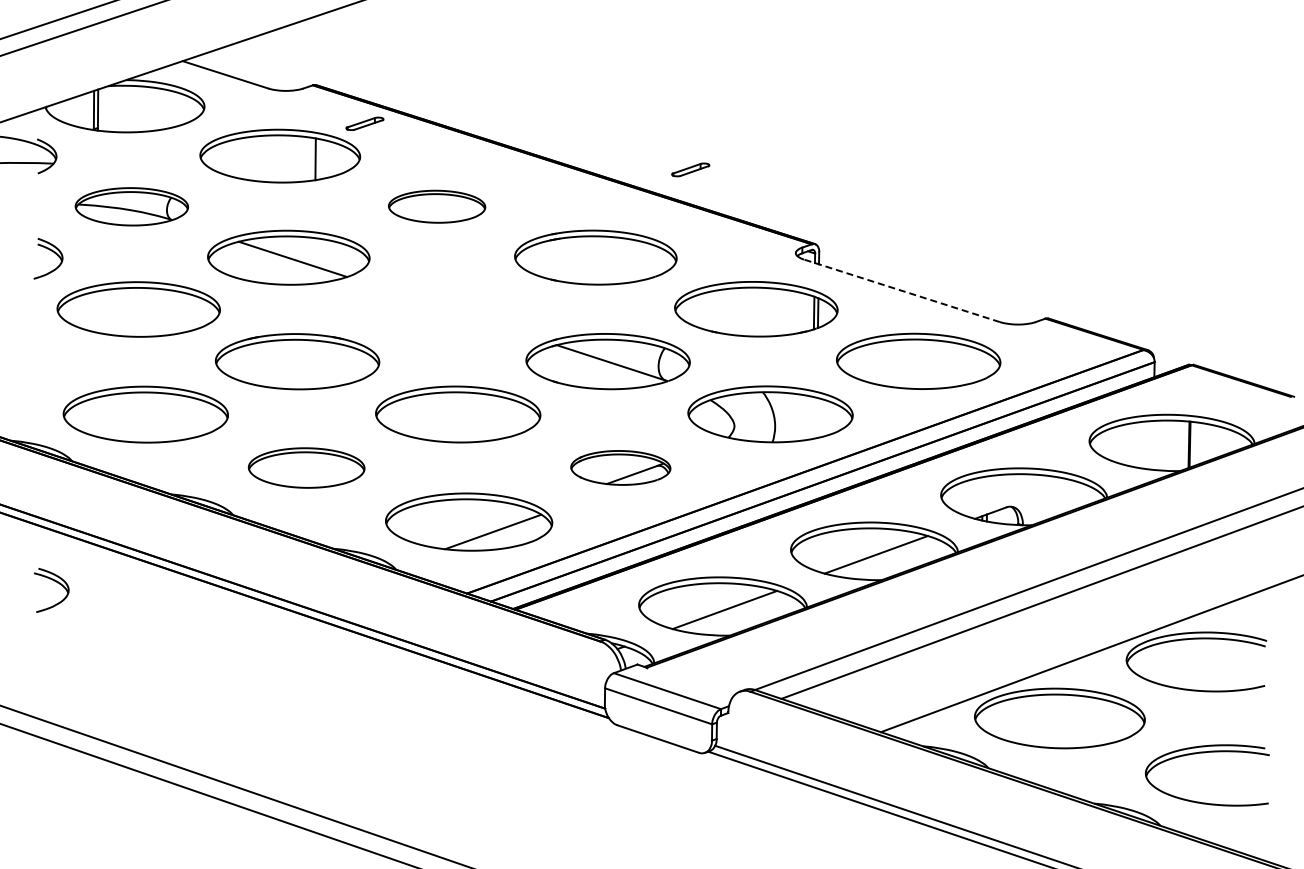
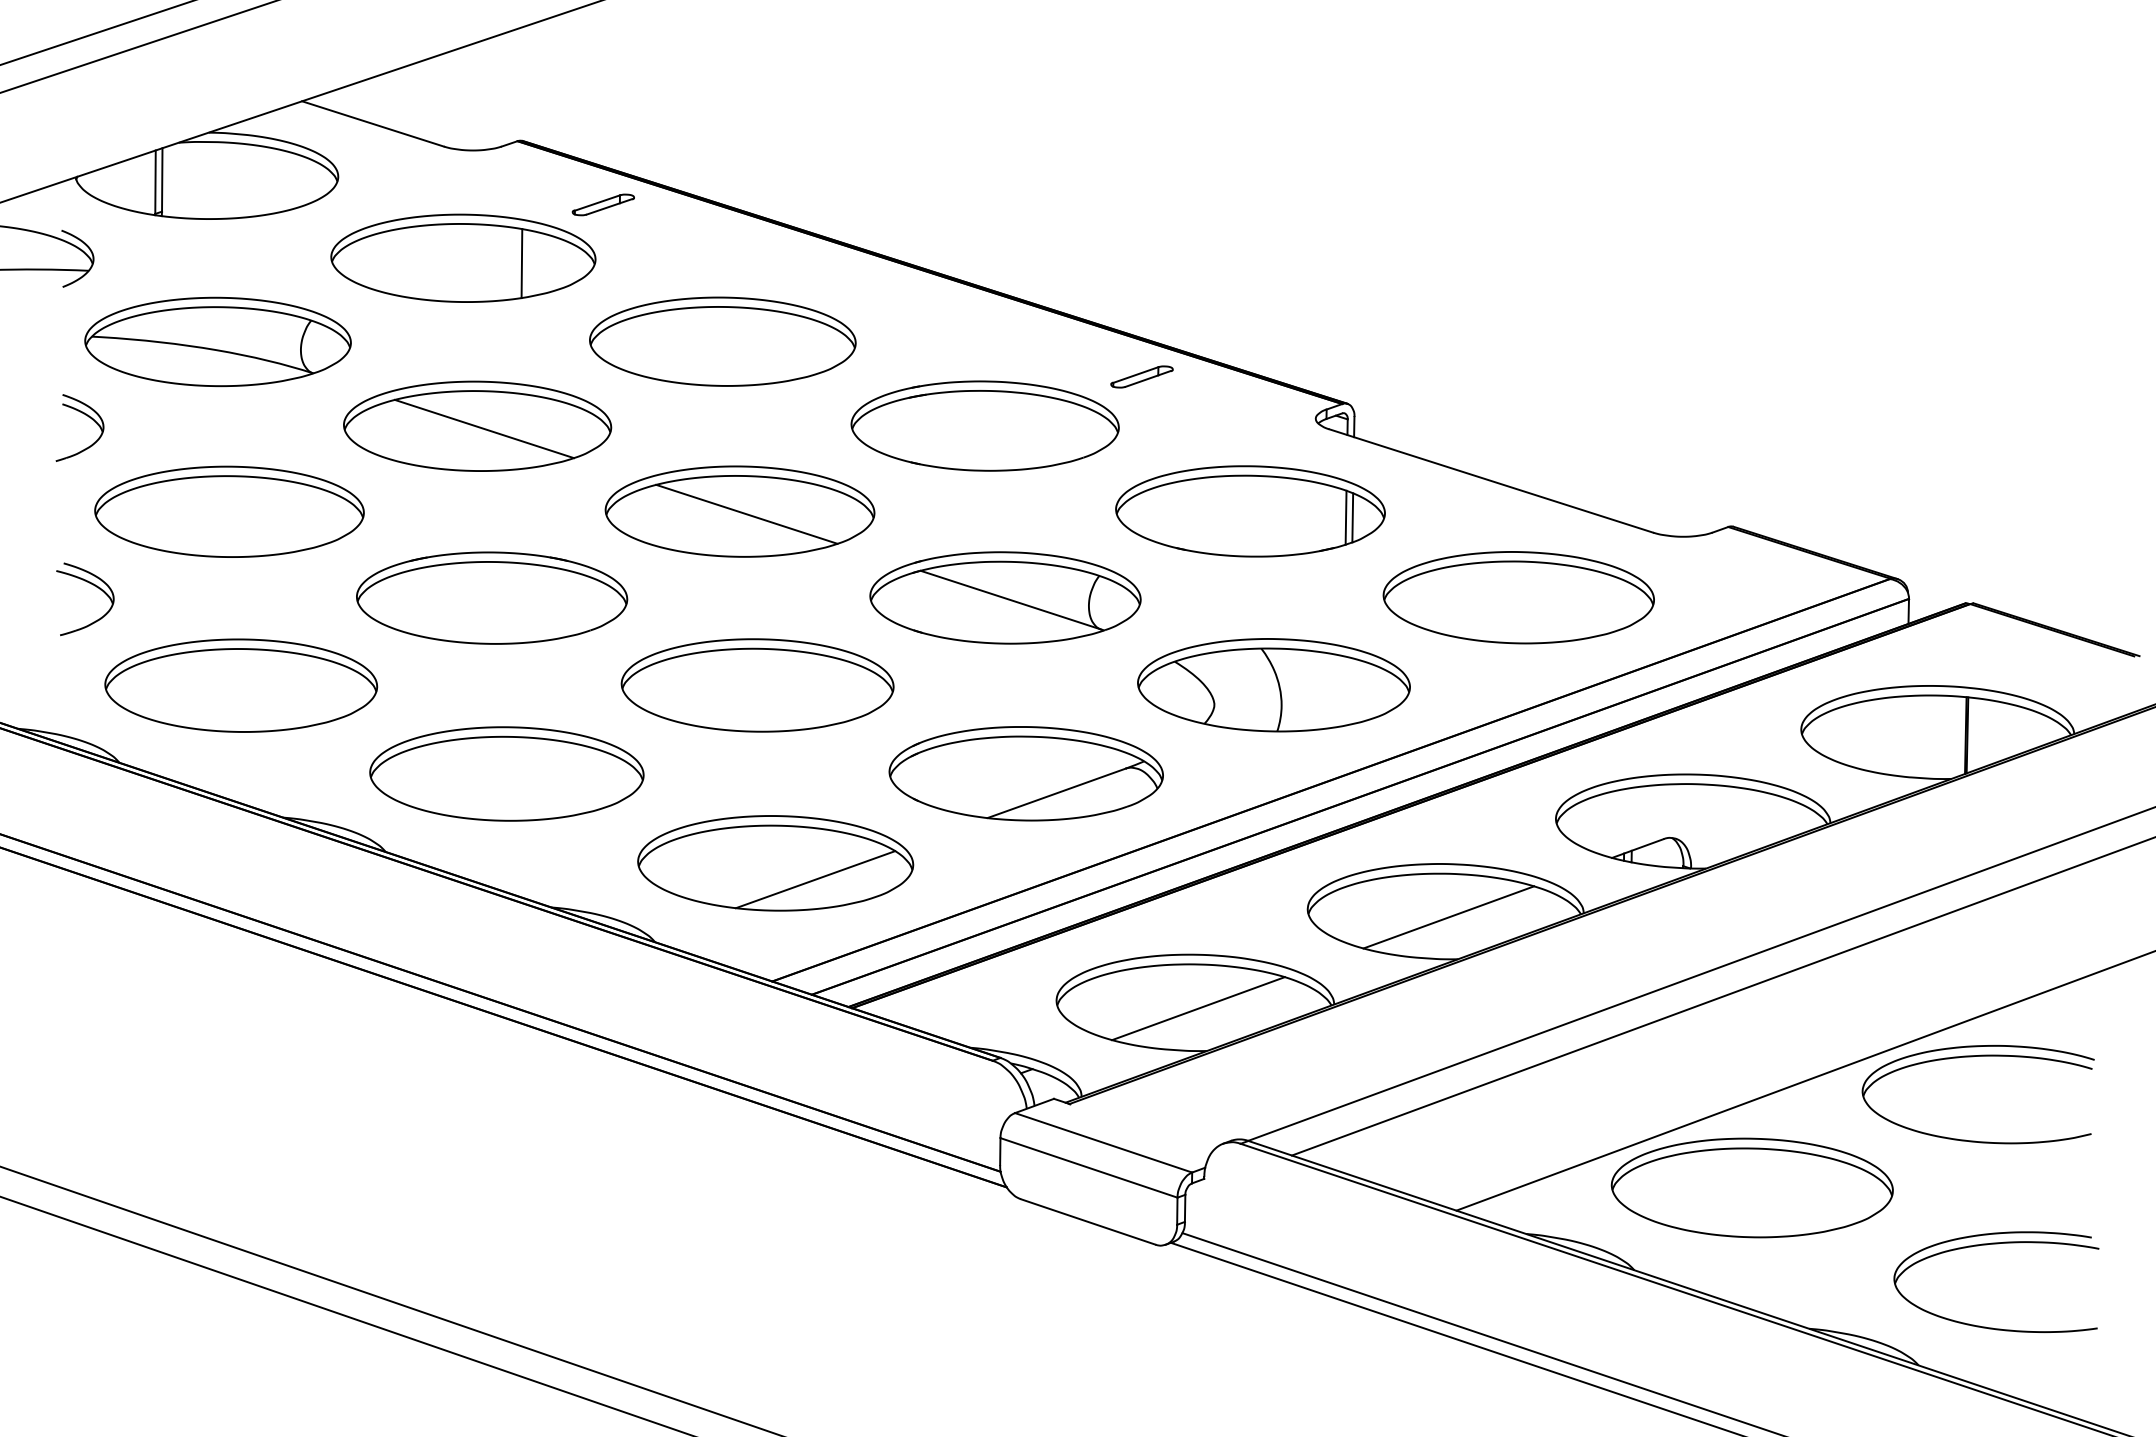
part: (690, 169) -> (1141, 376), moved
part: (131, 206) -> (217, 341), size x1.43
part: (436, 206) -> (721, 341), size x1.67
line: (901, 290) -> (1490, 480), dashed -> solid
part: (447, 309) -> (739, 511), added
part: (306, 467) -> (506, 773), size x1.43
part: (620, 467) -> (1025, 773), size x1.67
part: (57, 583) -> (95, 587), moved

